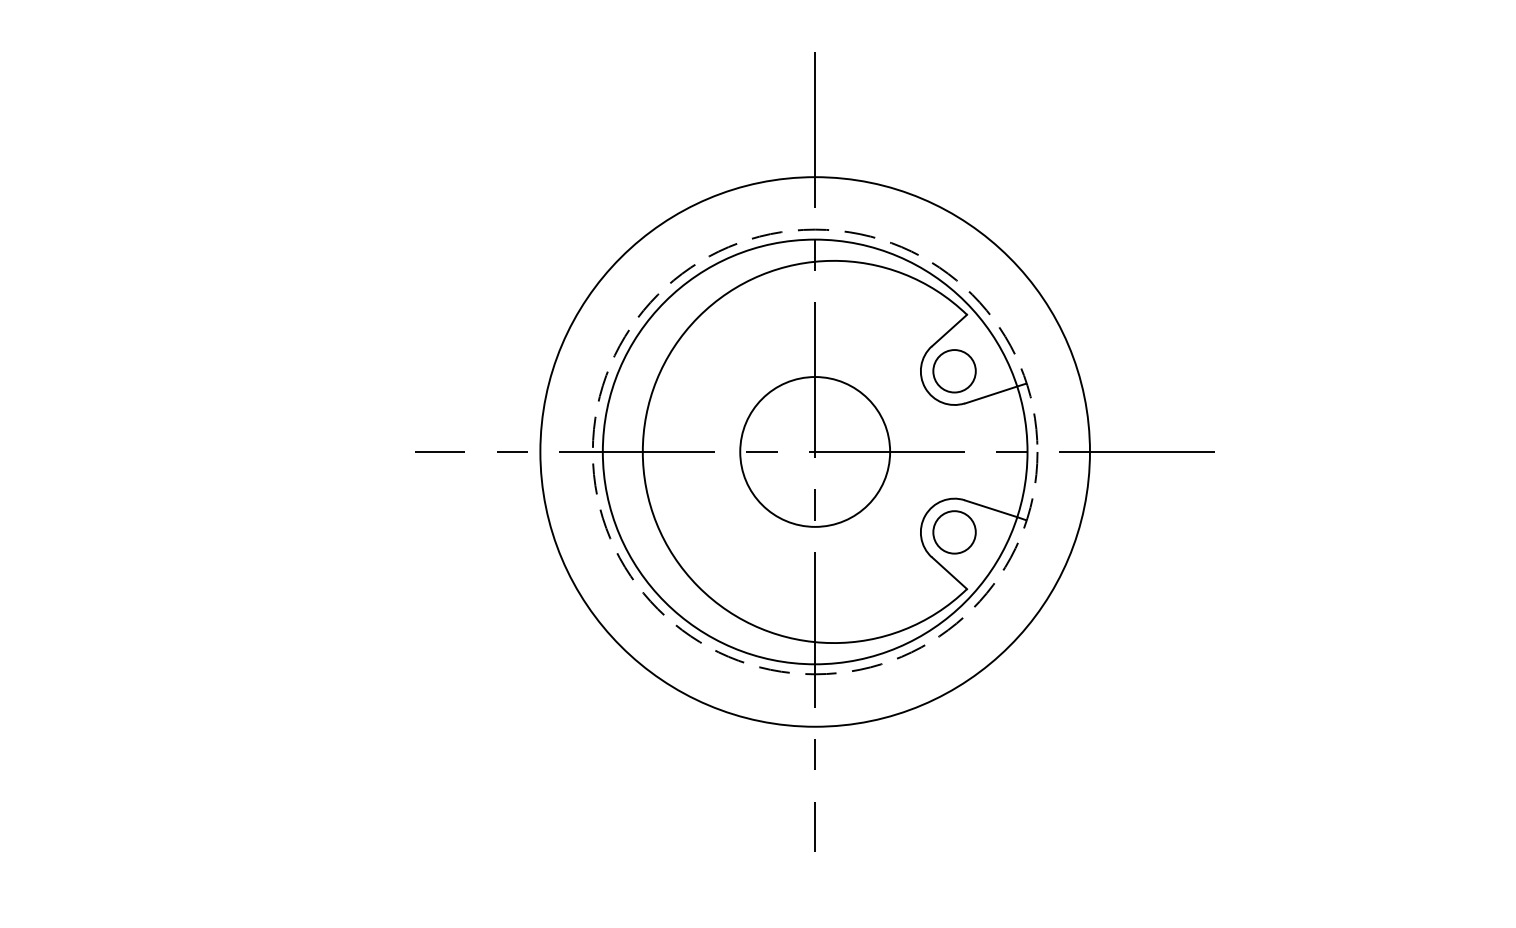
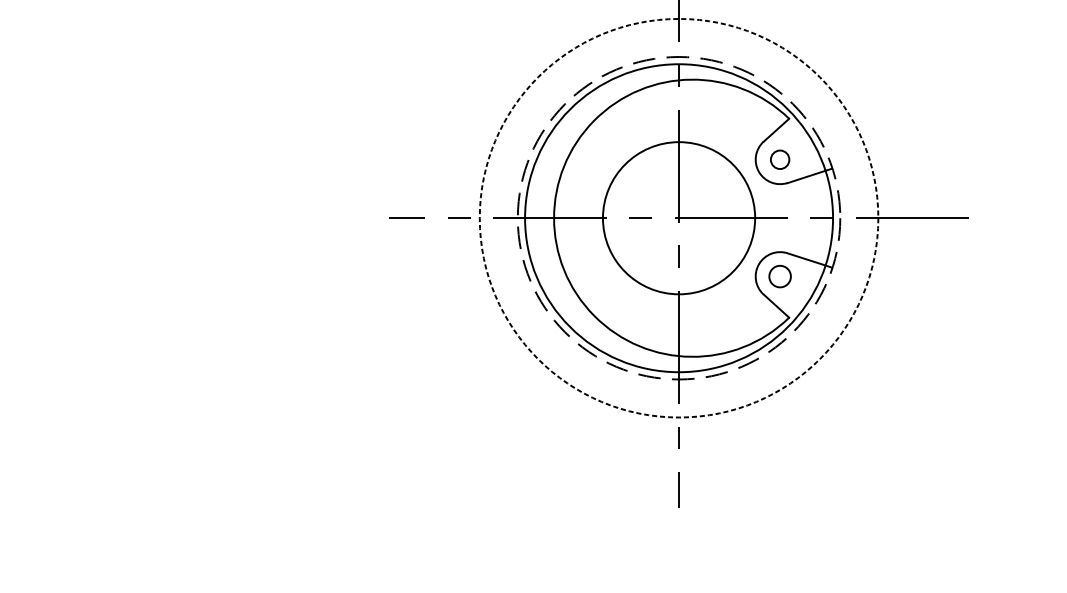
circle: (954, 371) -> (780, 159), size x0.6
circle: (814, 451) -> (678, 217), solid -> dashed
circle: (815, 451) -> (679, 217), size x1.4
circle: (954, 532) -> (780, 276), size x0.7

